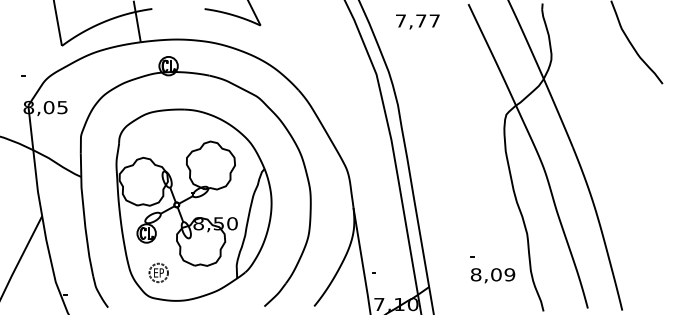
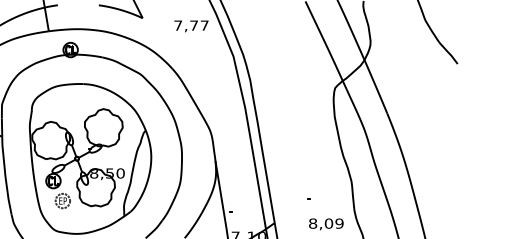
text: (417, 21) -> (191, 26), moved
part: (158, 272) -> (62, 200), moved
text: (493, 275) -> (326, 224), moved

